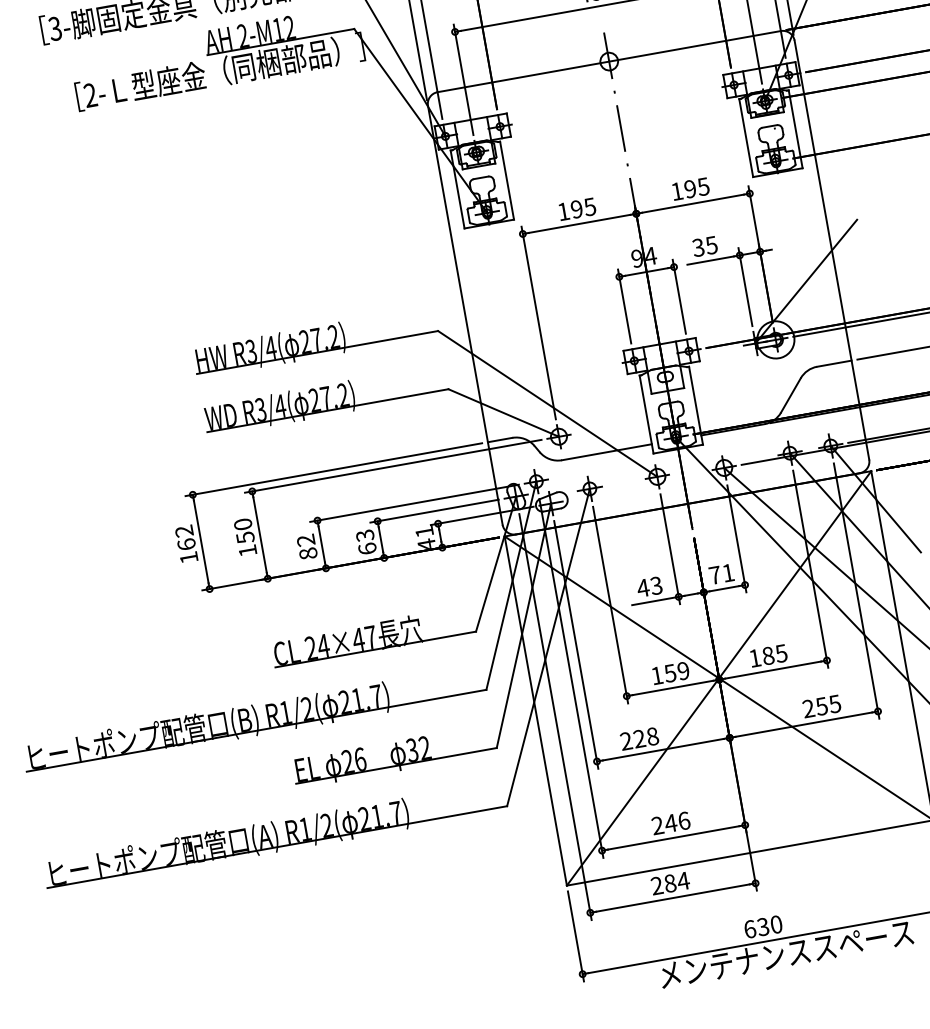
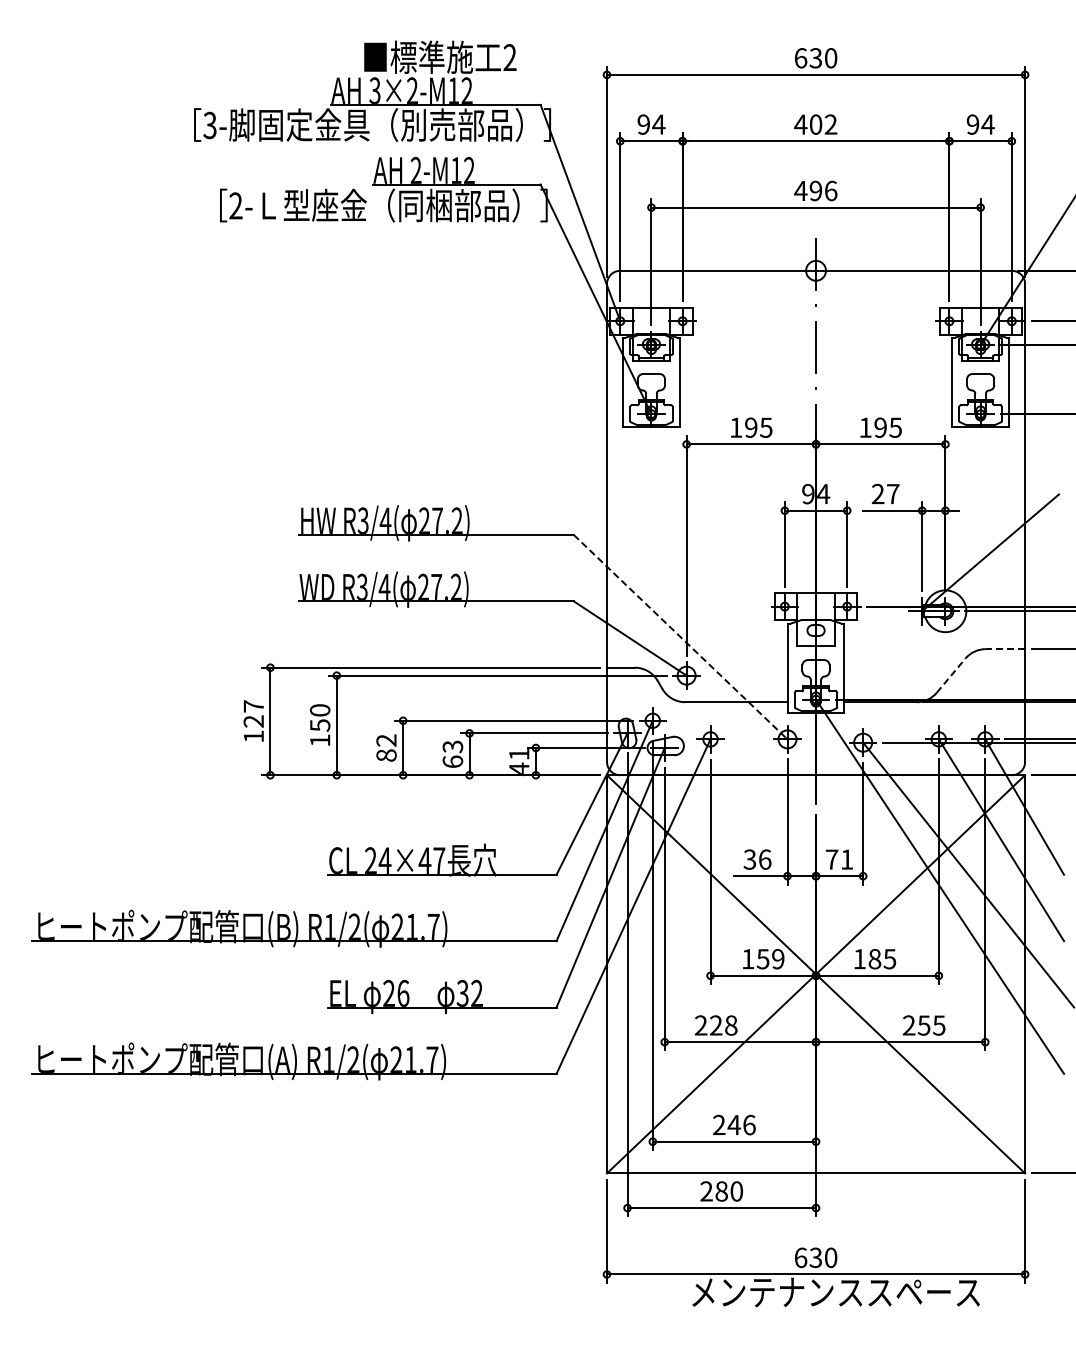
text: (705, 246) -> (885, 494), 35 -> 27
line: (834, 364) -> (1005, 649), solid -> dashed
line: (791, 395) -> (951, 675), solid -> dashed
line: (547, 404) -> (680, 637), solid -> dashed
text: (185, 537) -> (253, 713), 162 -> 127
text: (649, 586) -> (757, 859), 43 -> 36
text: (683, 881) -> (736, 1191), 284 -> 280

